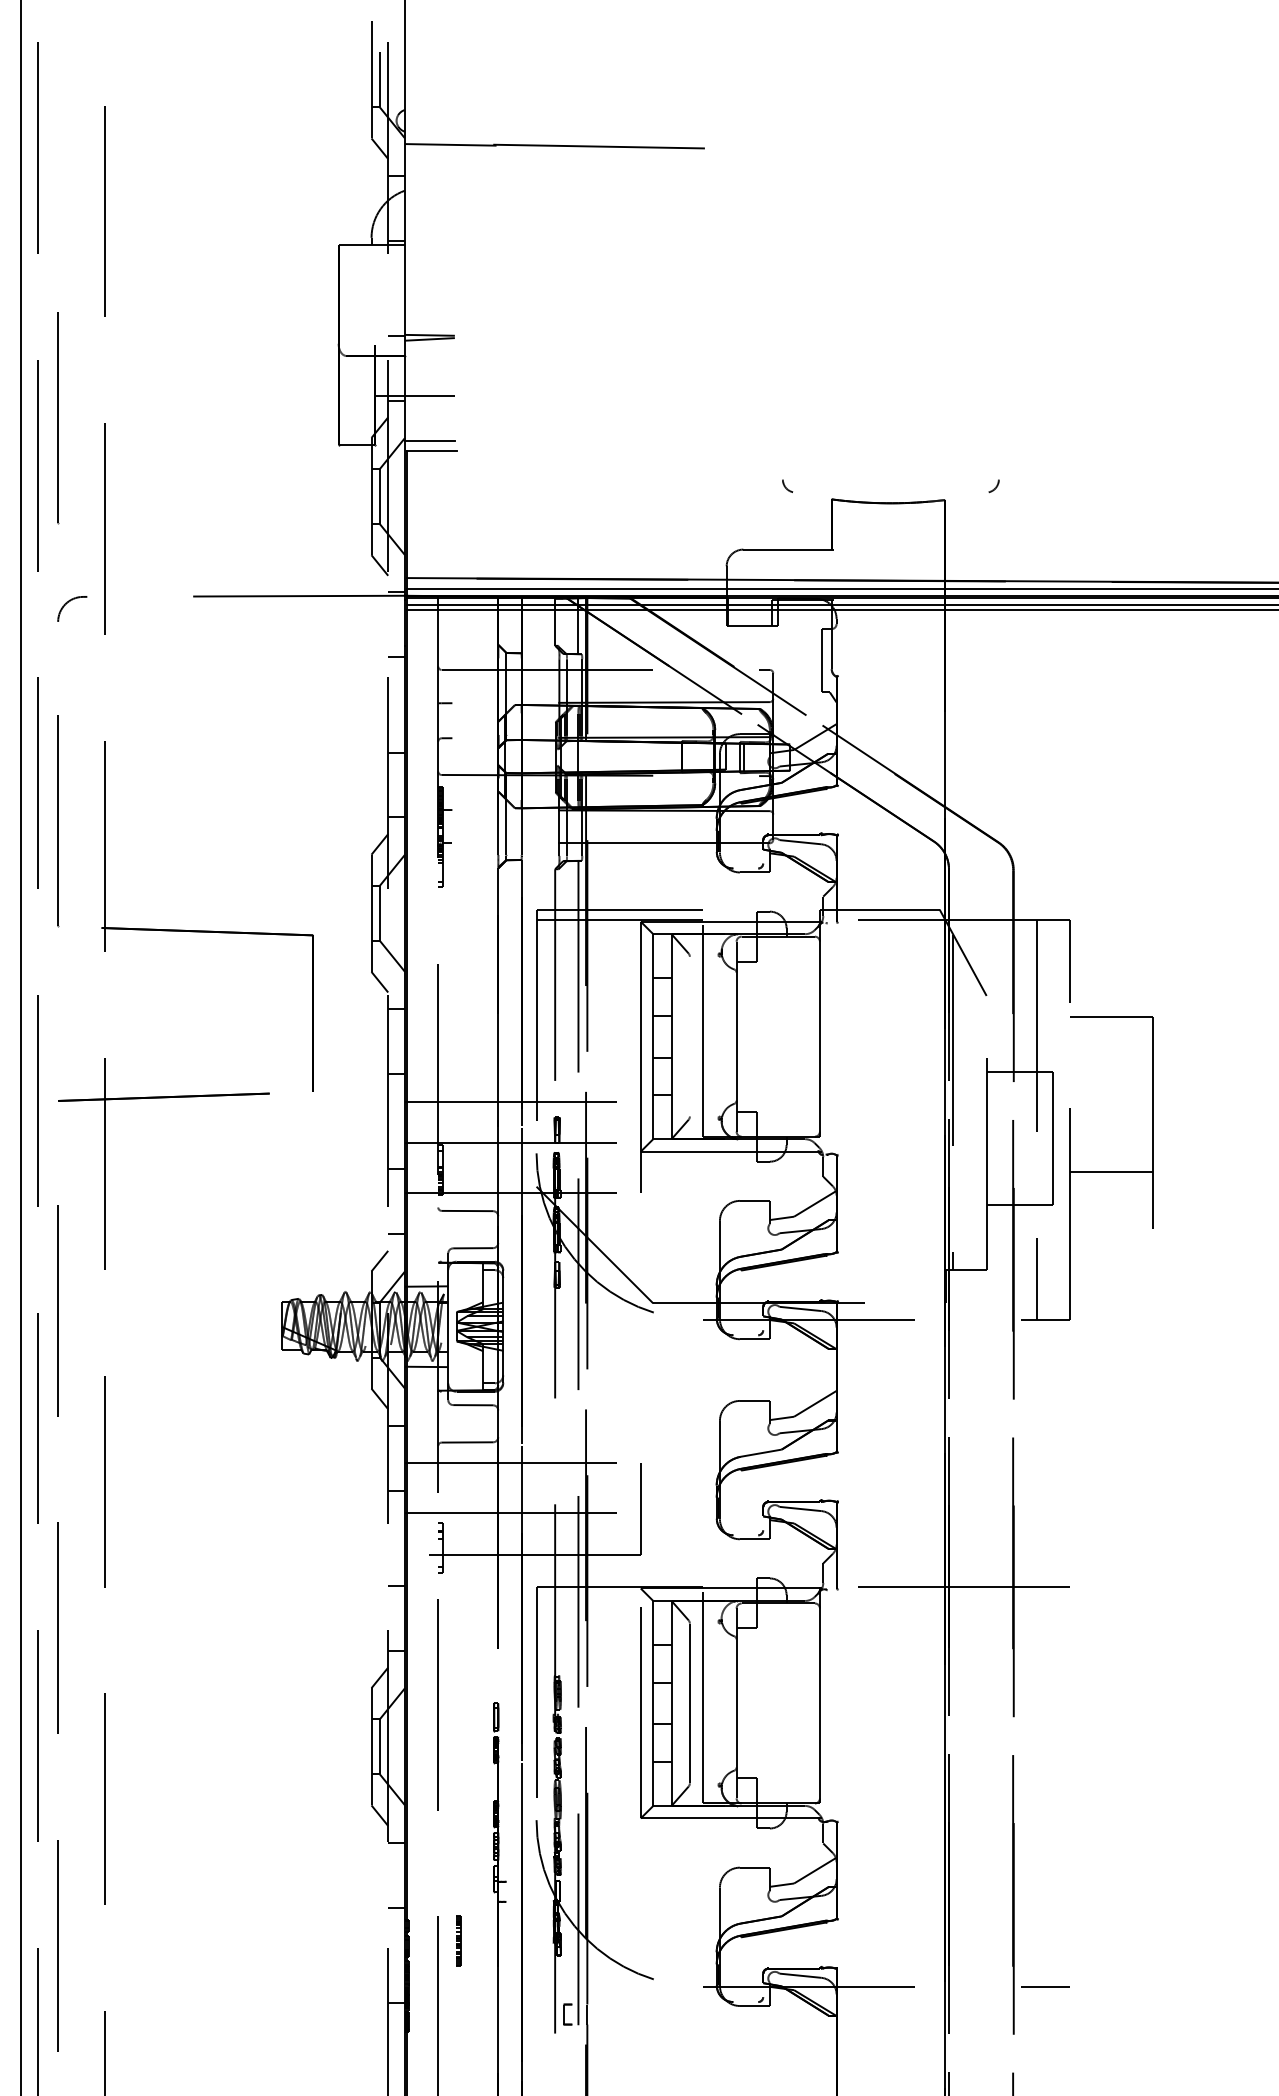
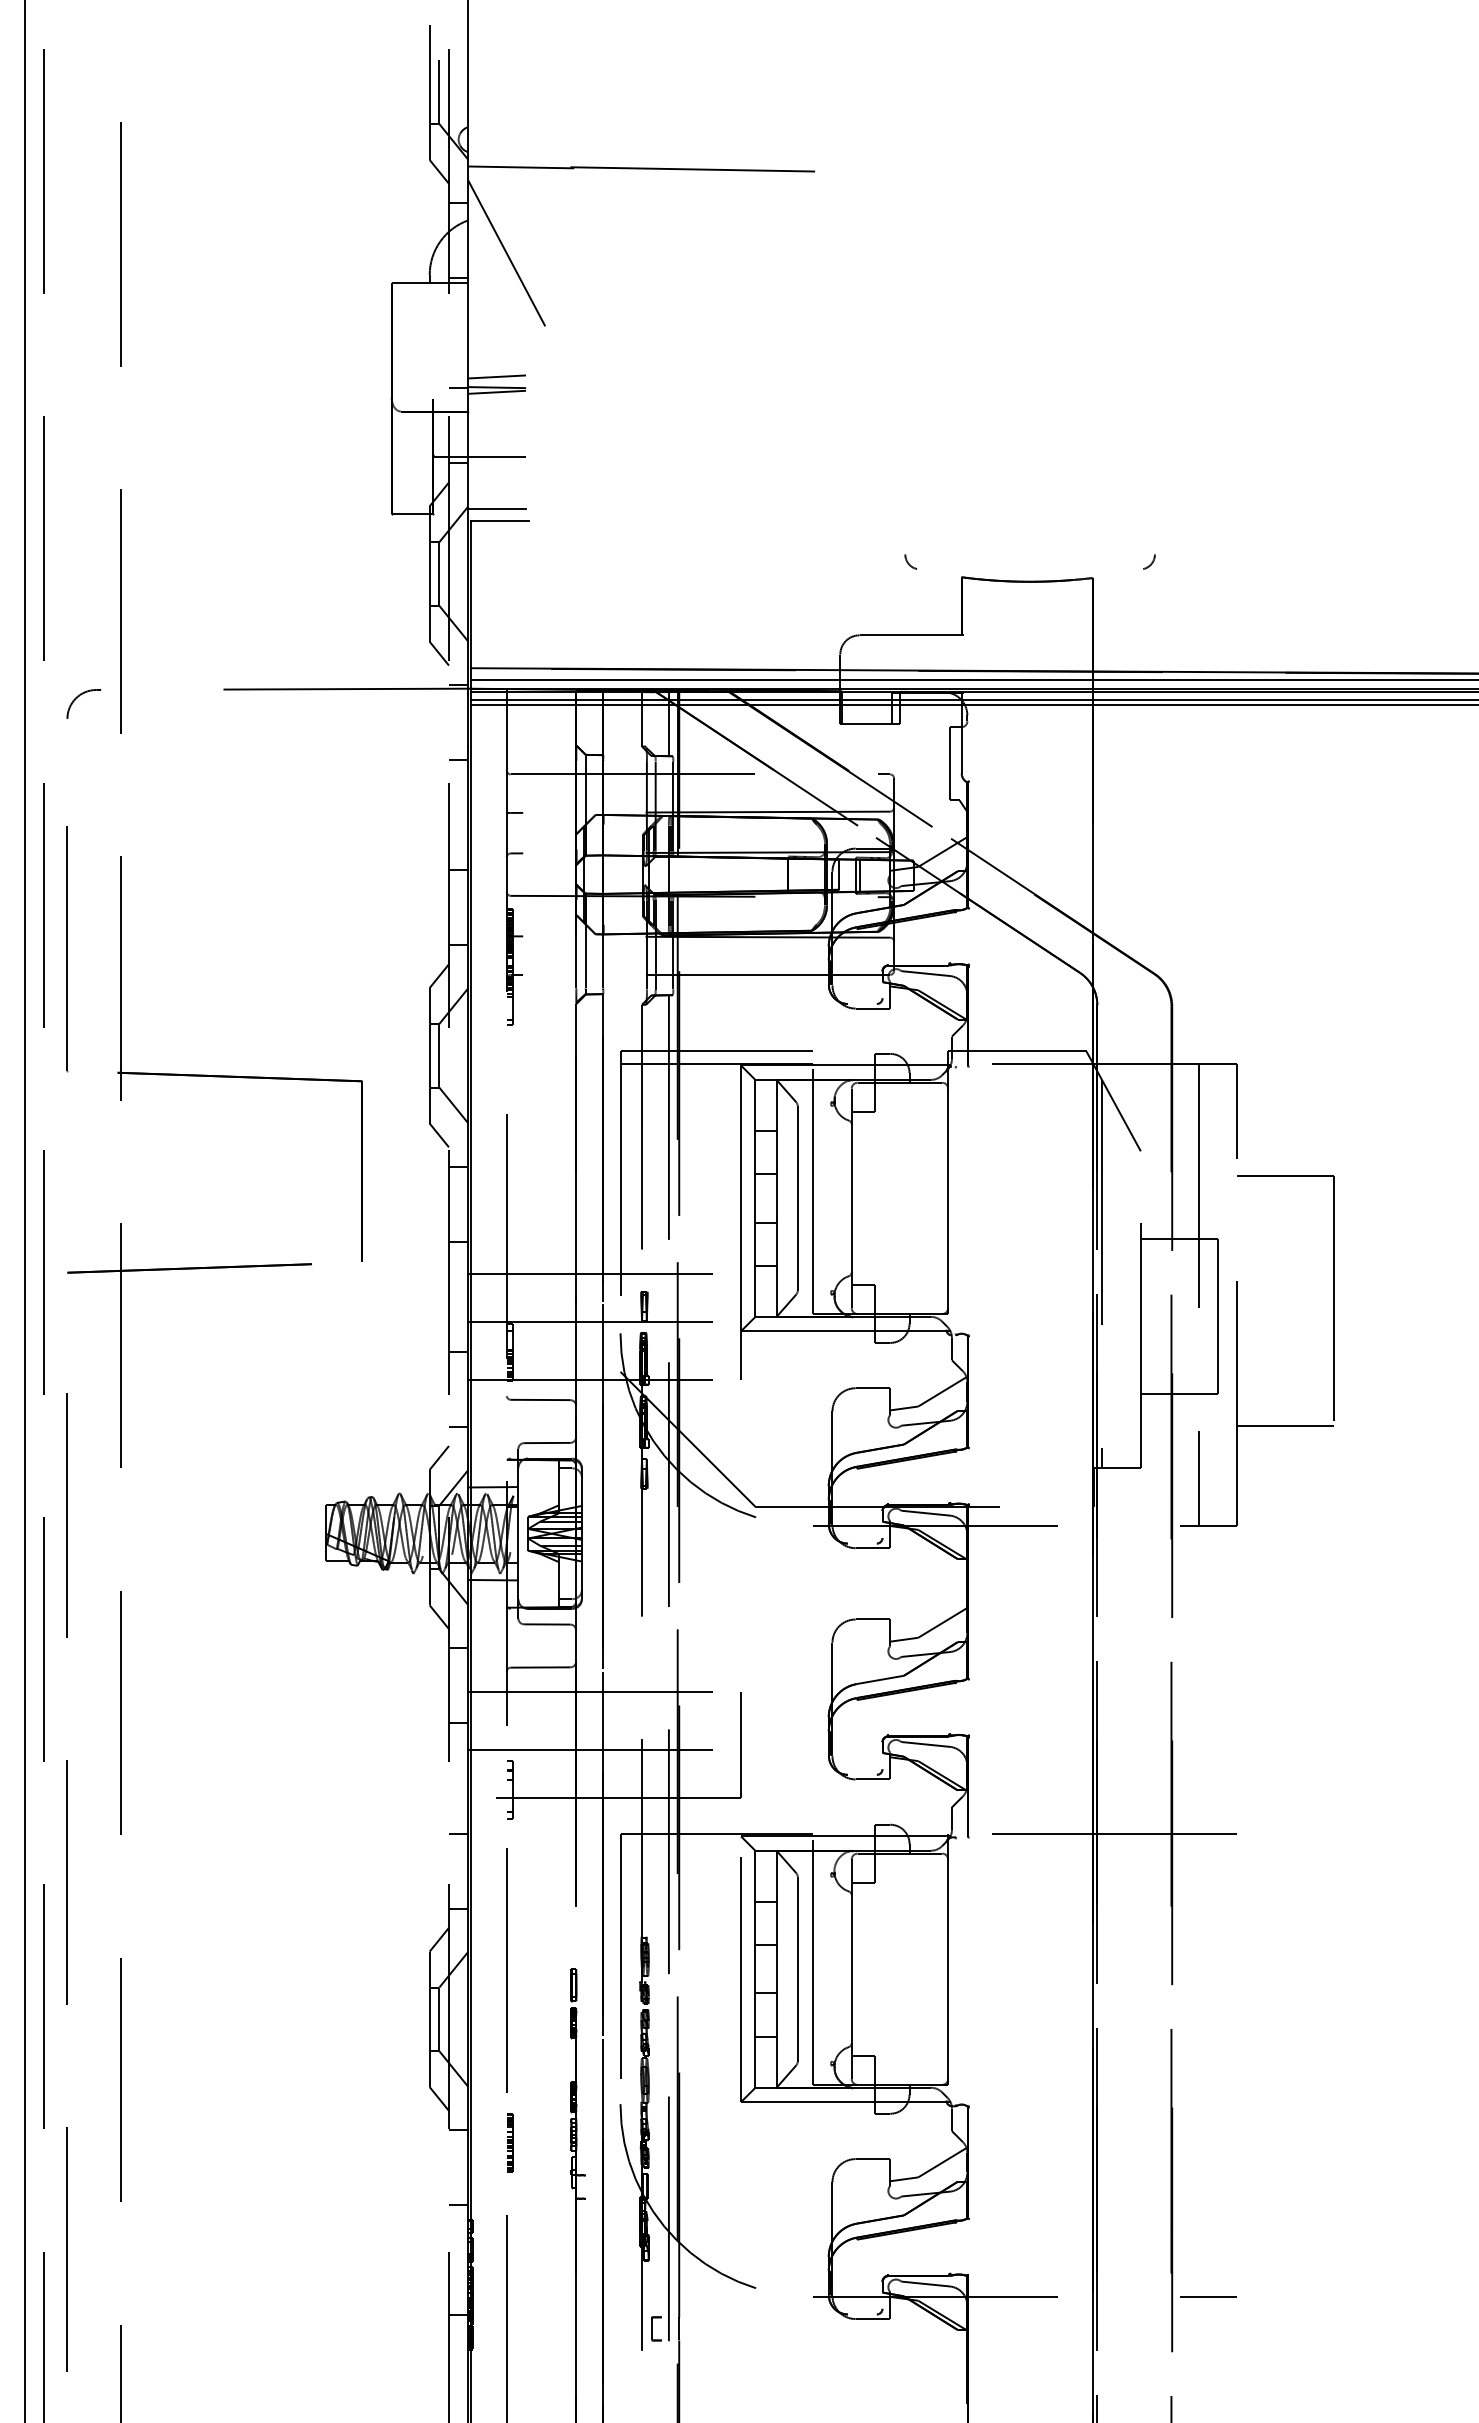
line: (437, 219) -> (506, 253), added
line: (430, 325) -> (497, 376), added
line: (58, 418) -> (67, 483), removed
line: (689, 1036) -> (797, 1198), added
line: (1111, 1171) -> (1285, 1426), moved
part: (458, 1940) -> (510, 2142), moved

